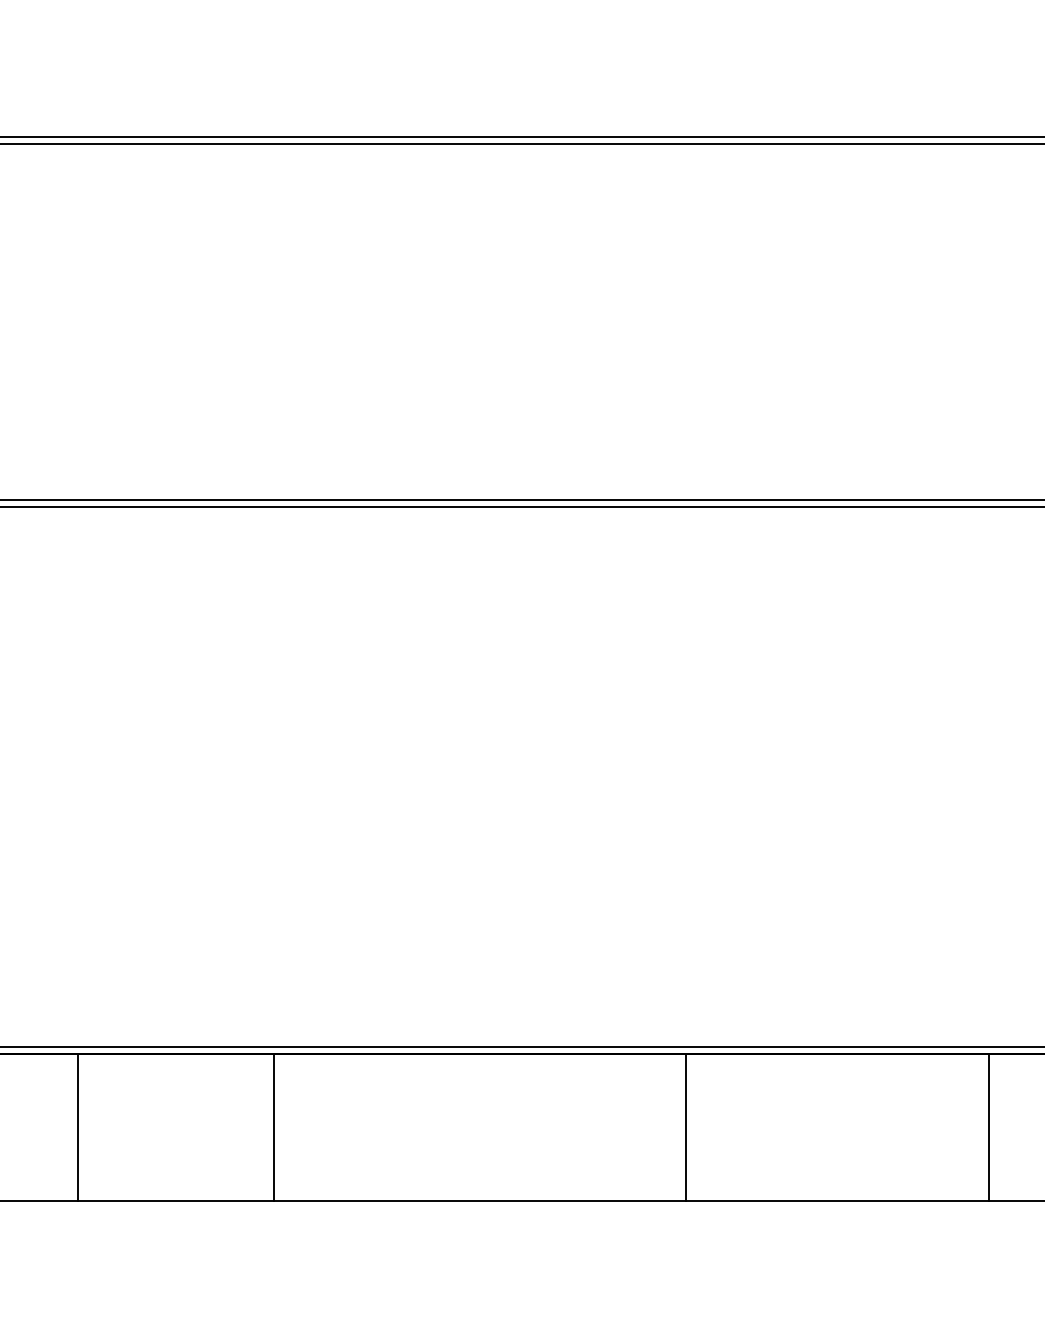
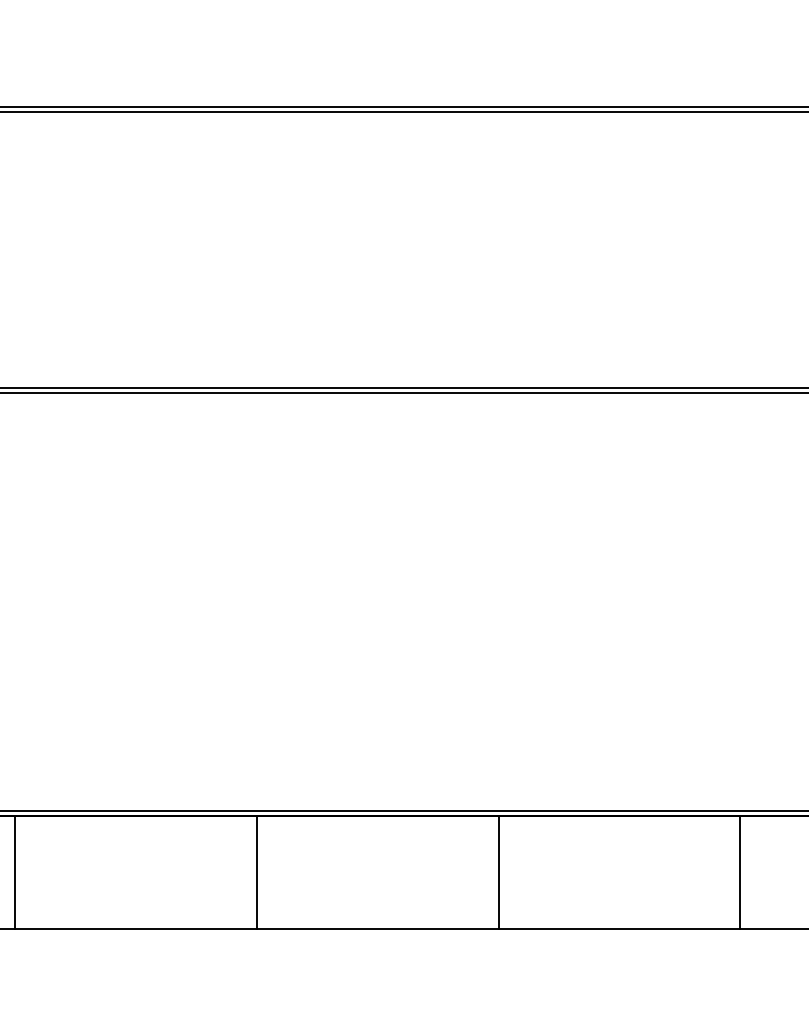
line: (78, 1126) -> (15, 872), moved
line: (273, 1126) -> (256, 872), moved
line: (686, 1126) -> (498, 872), moved
line: (988, 1126) -> (740, 872), moved

